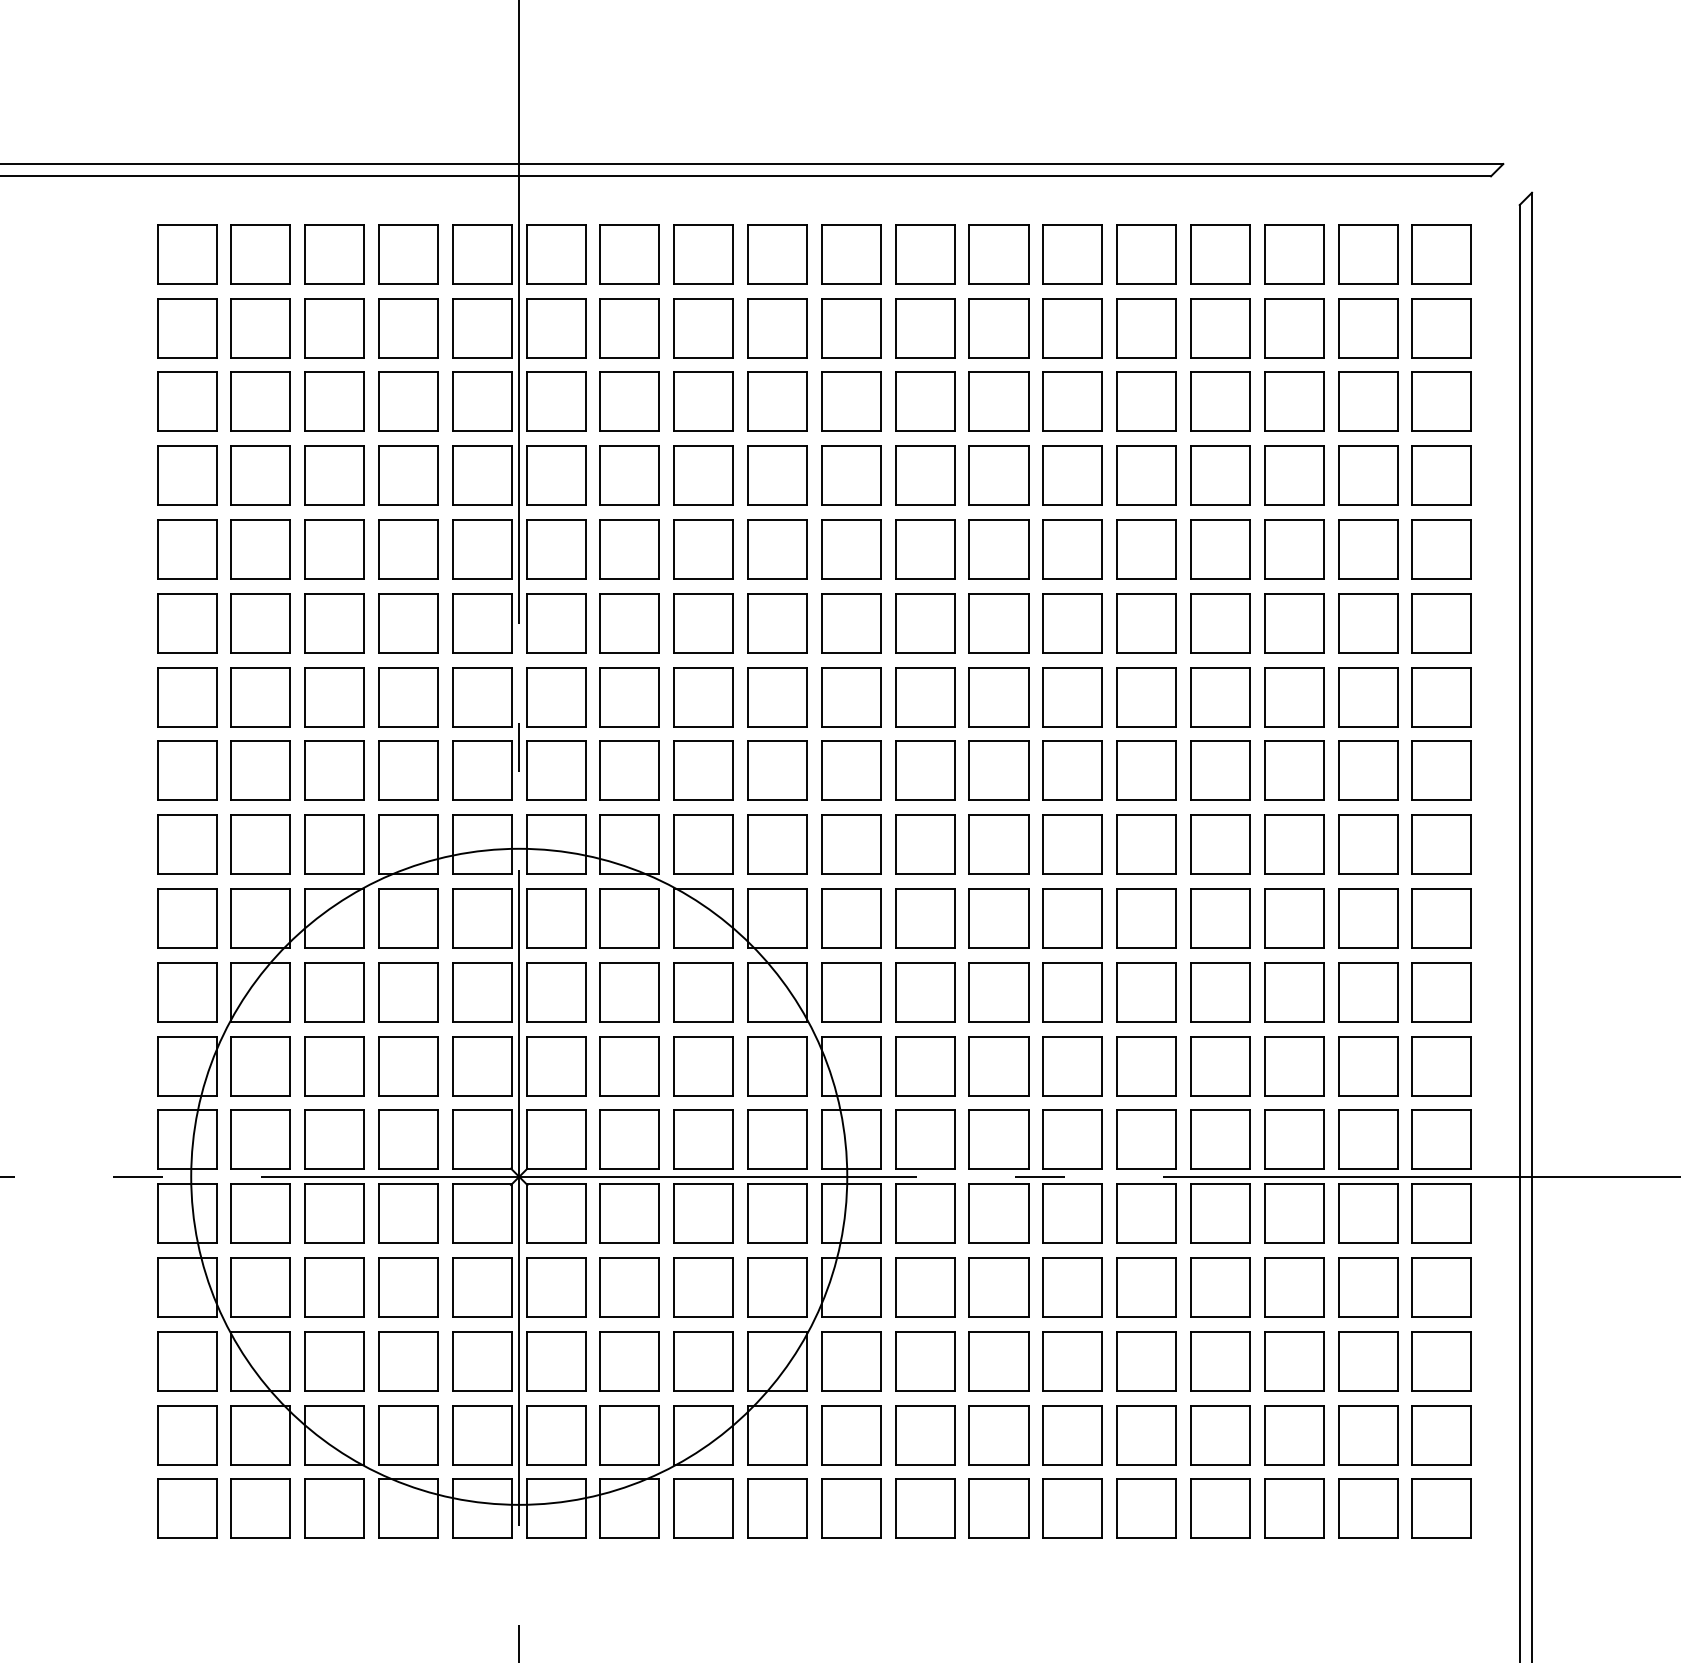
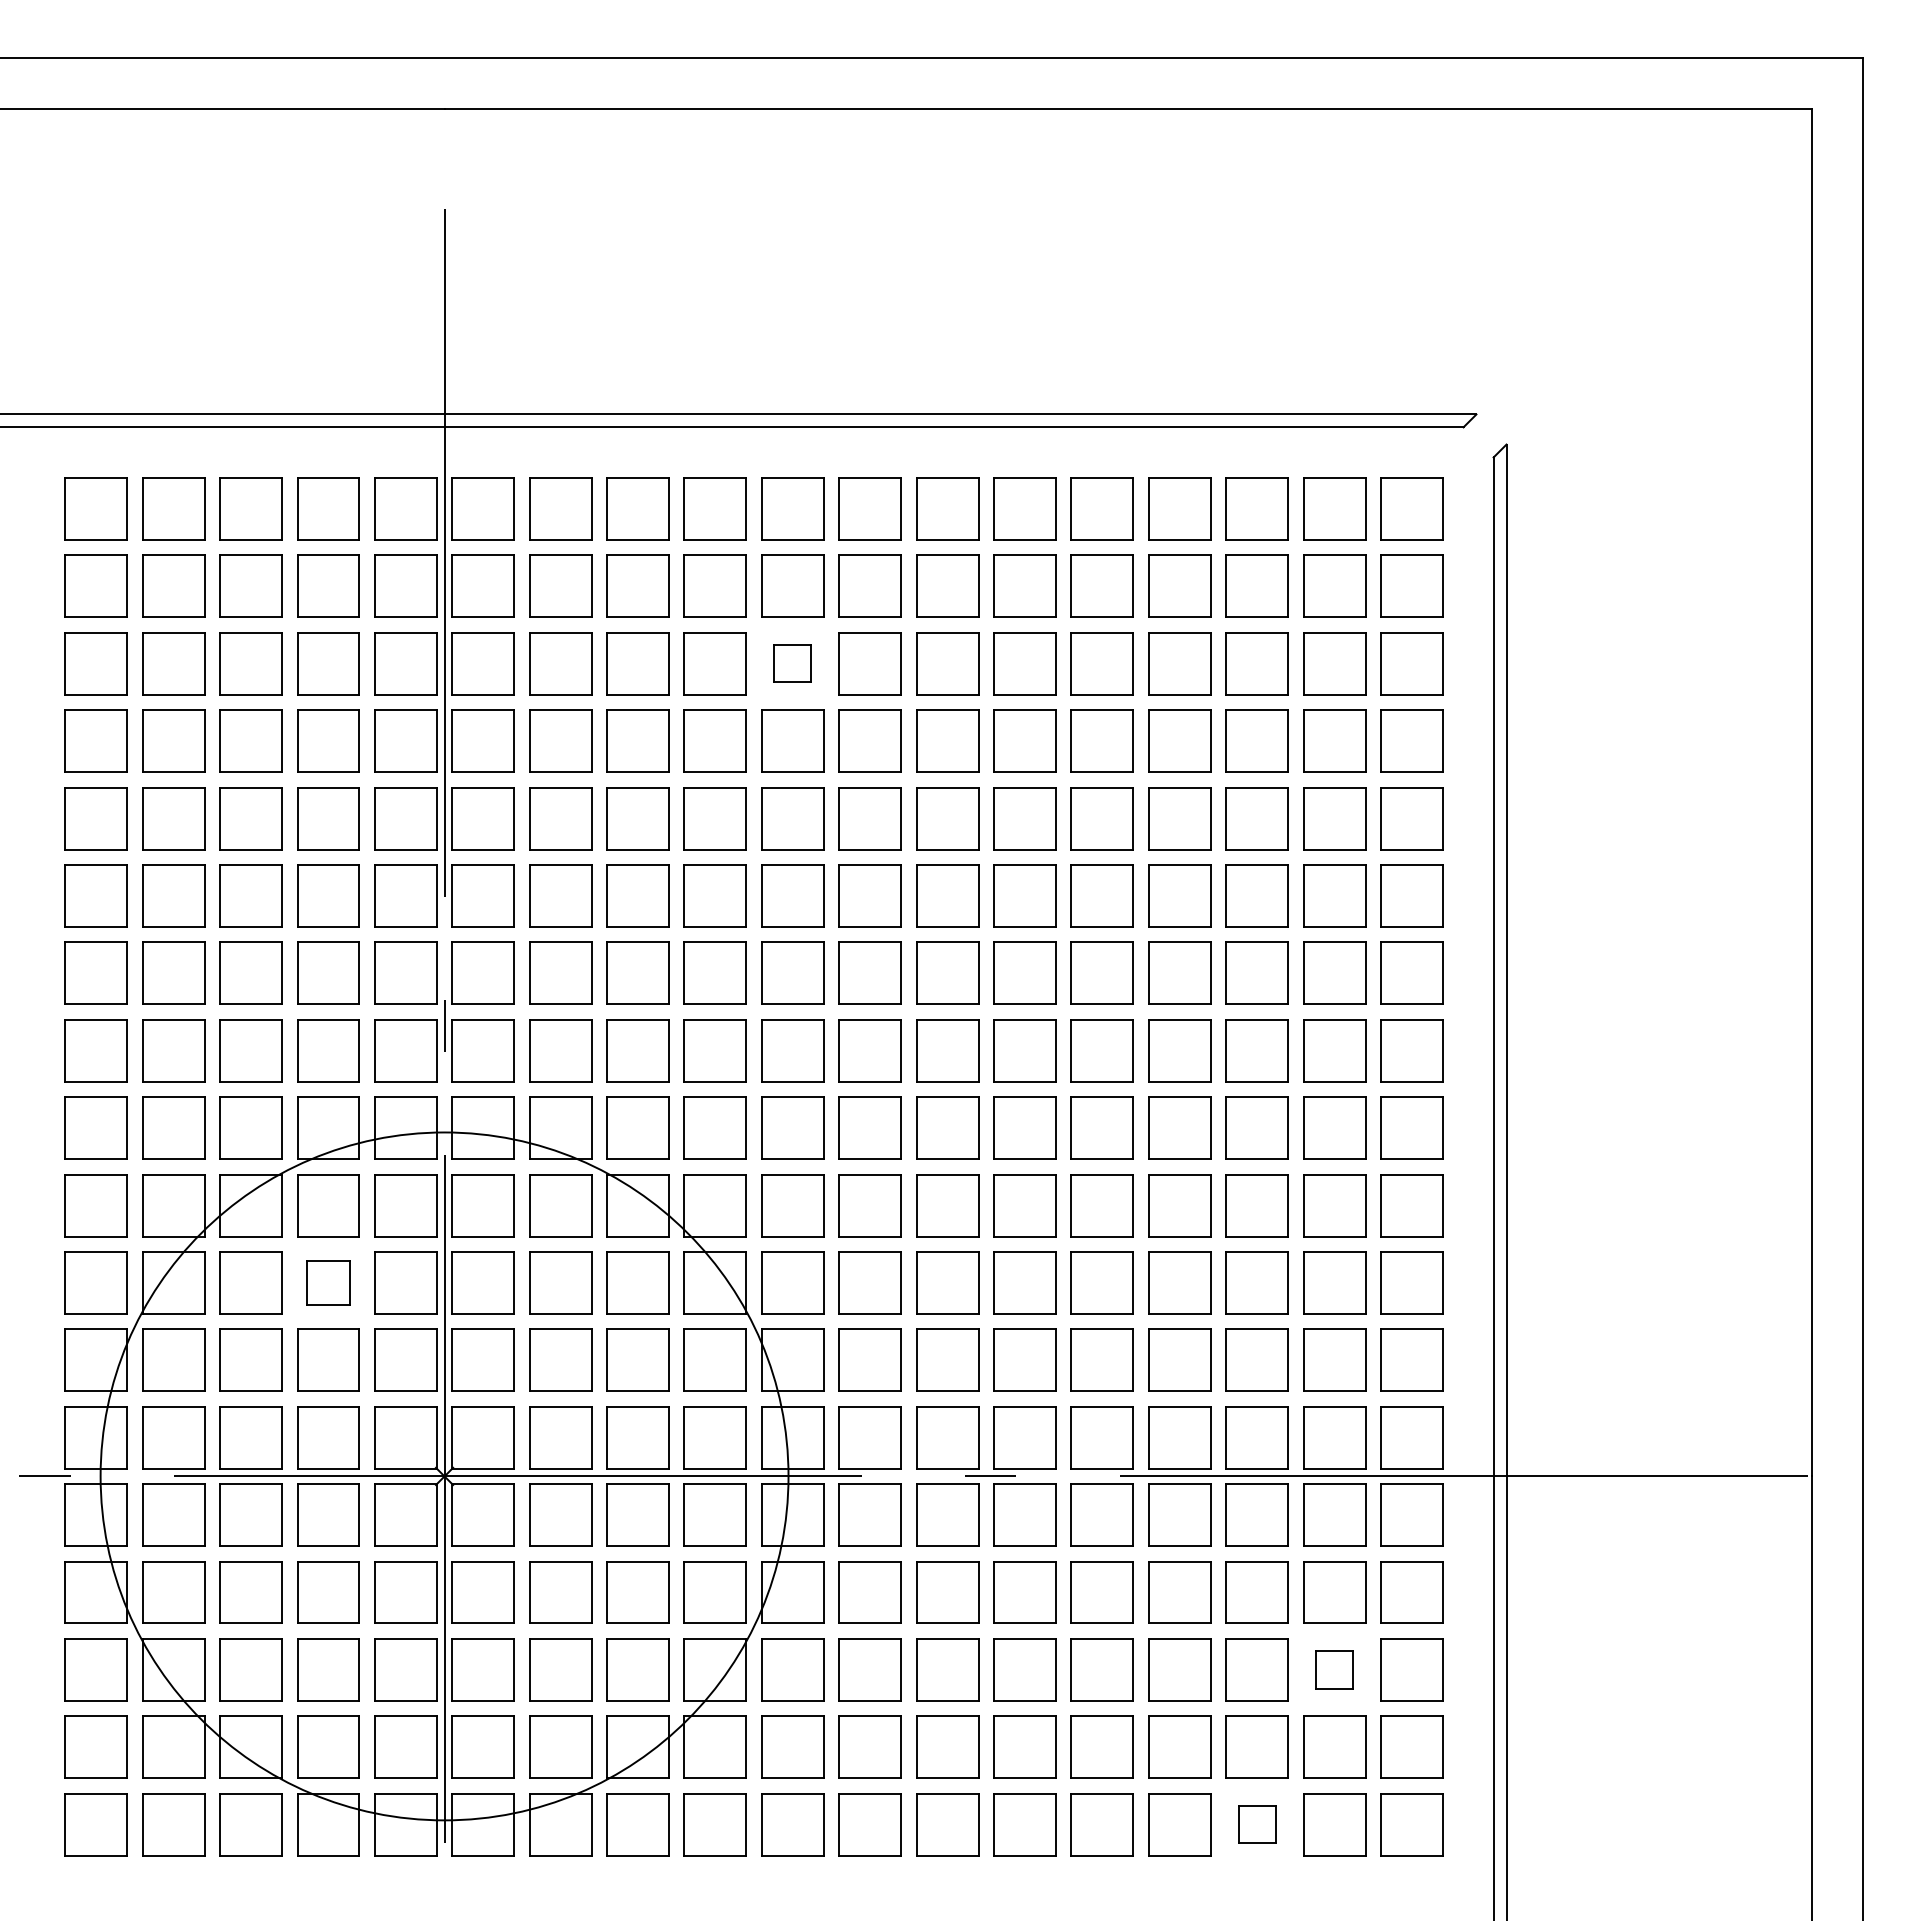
part: (851, 401) -> (792, 663), size x0.6
part: (408, 991) -> (328, 1282), size x0.7
part: (1367, 1360) -> (1334, 1669), size x0.6
part: (1293, 1508) -> (1256, 1824), size x0.6

